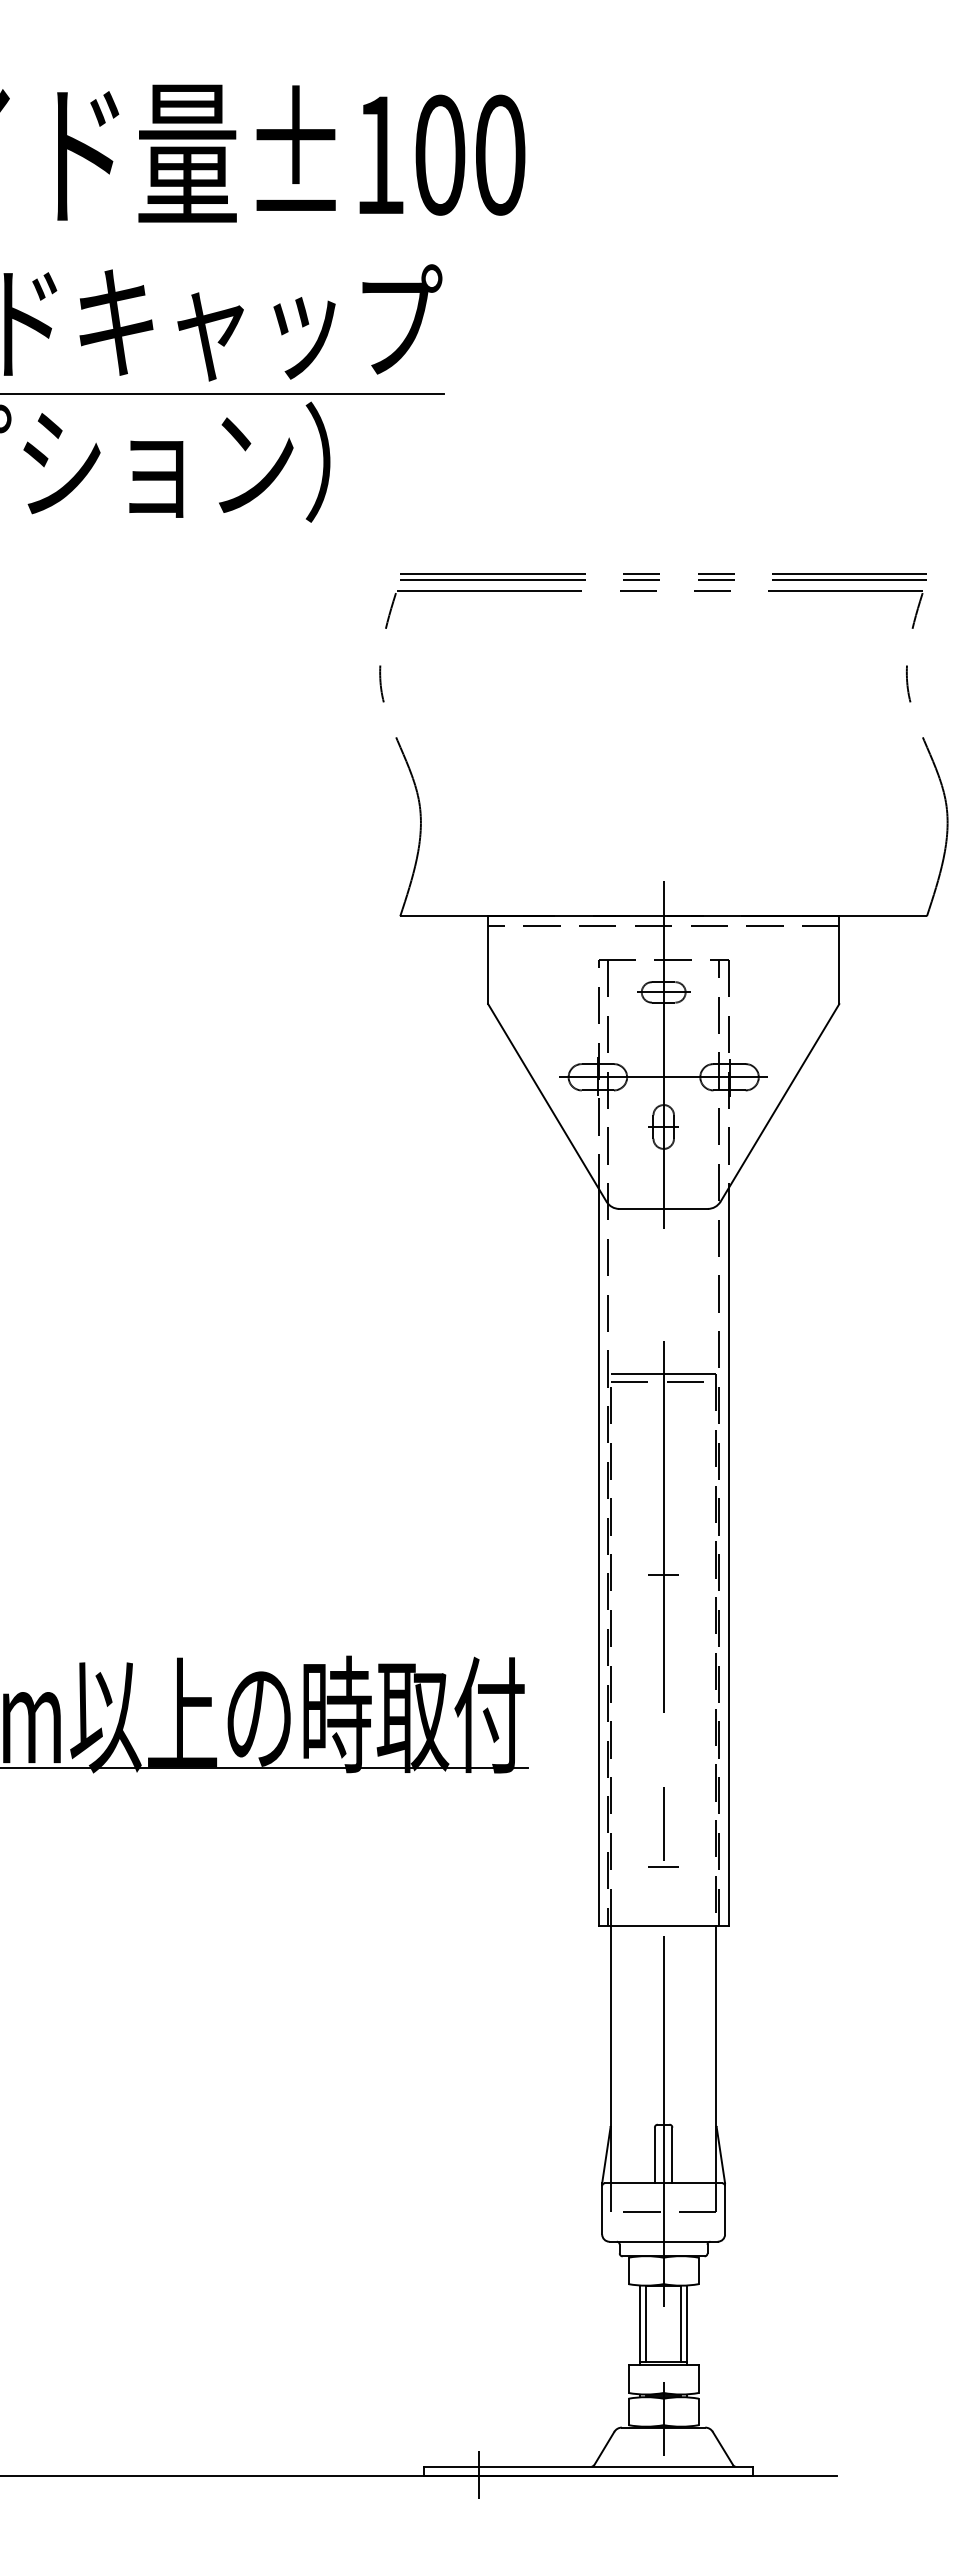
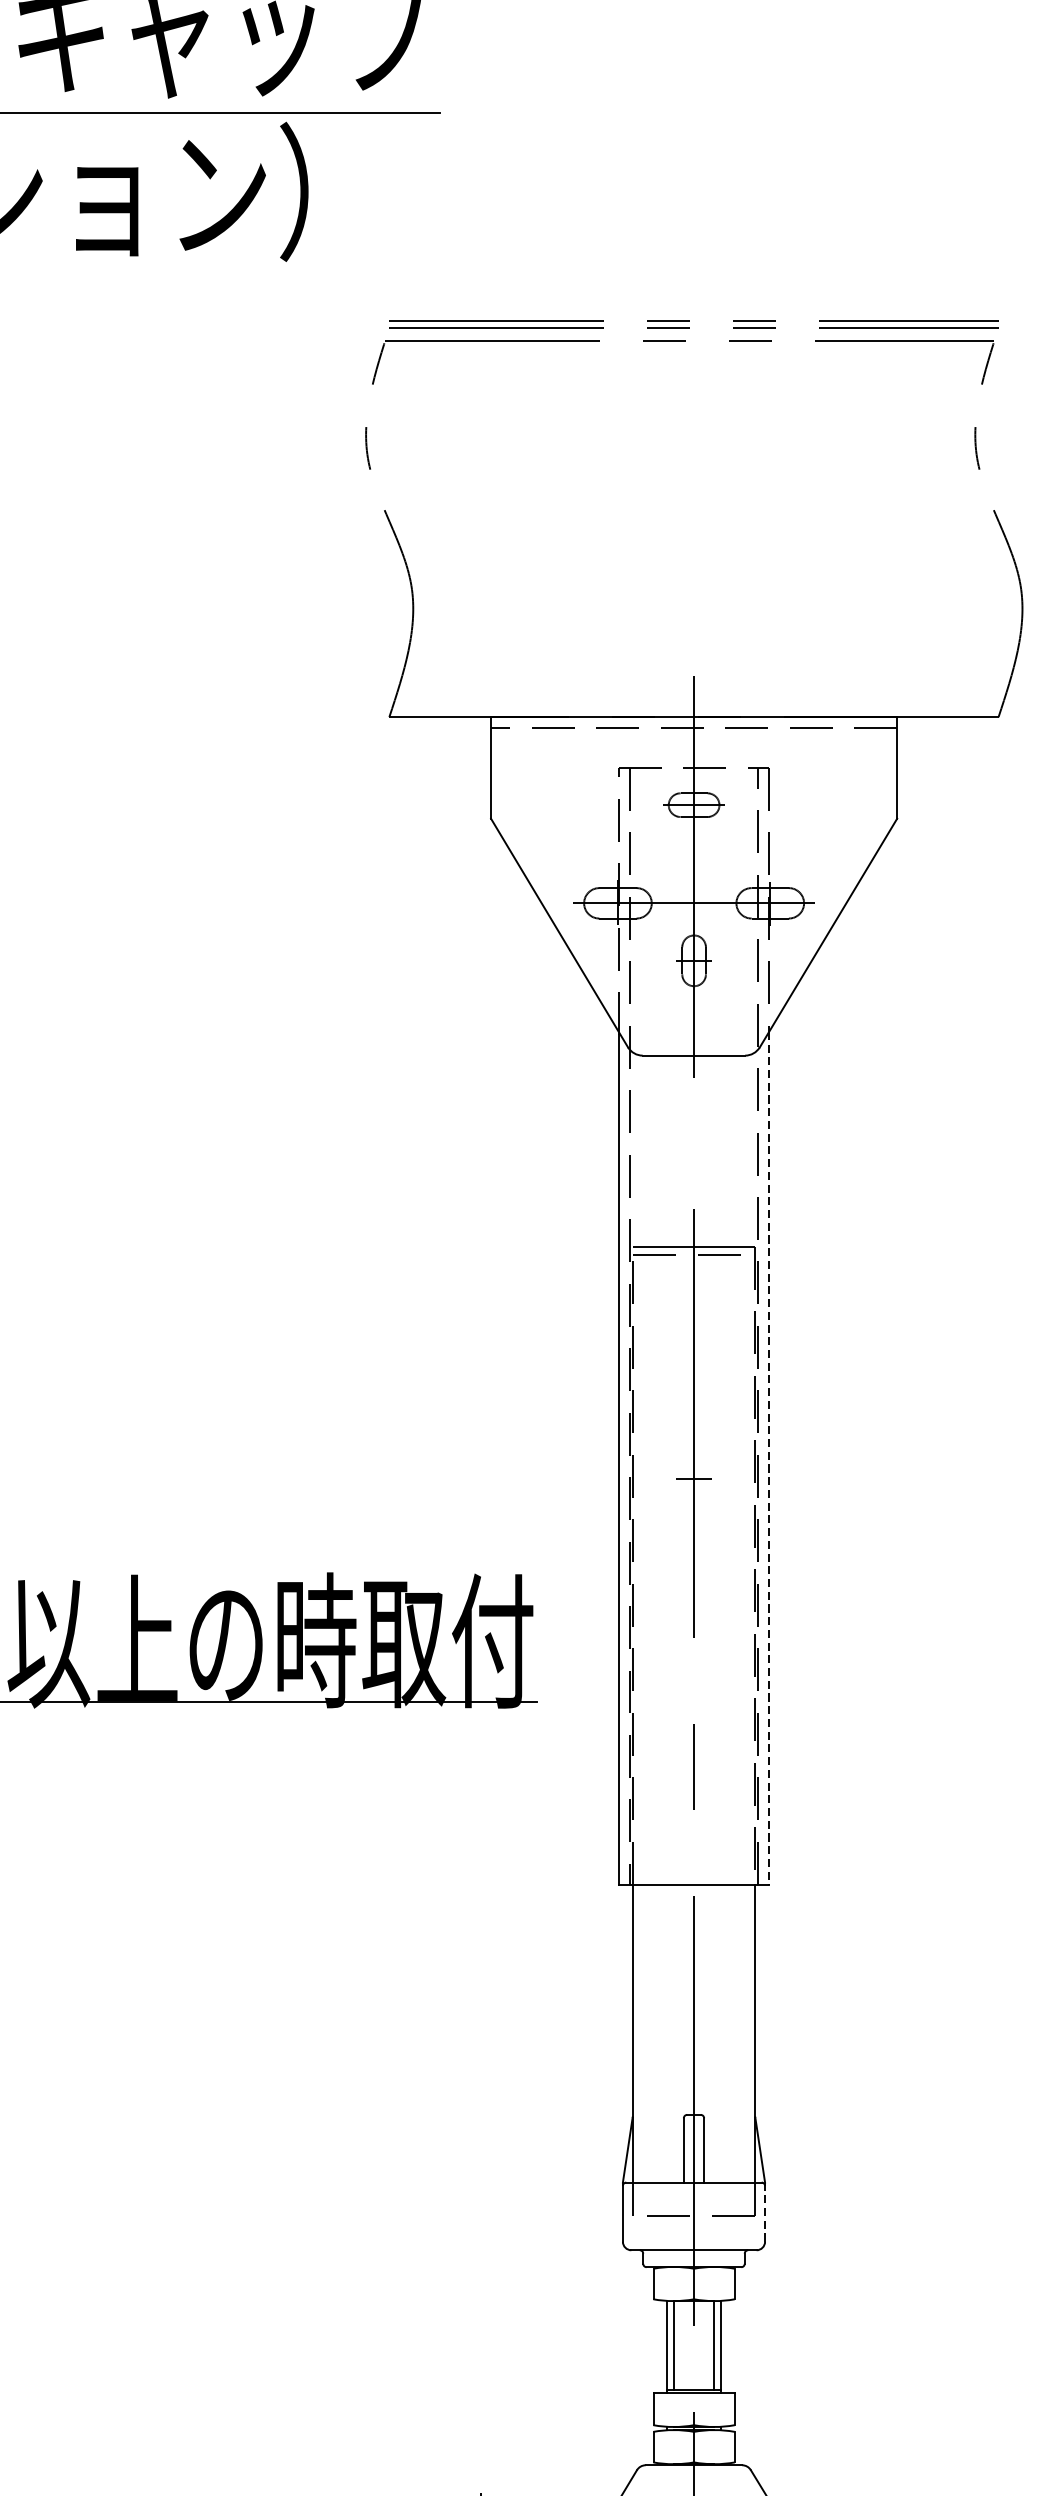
line: (728, 1557) -> (769, 1458), solid -> dashed
line: (663, 1867) -> (693, 1817), removed
line: (725, 2208) -> (765, 2211), solid -> dashed

